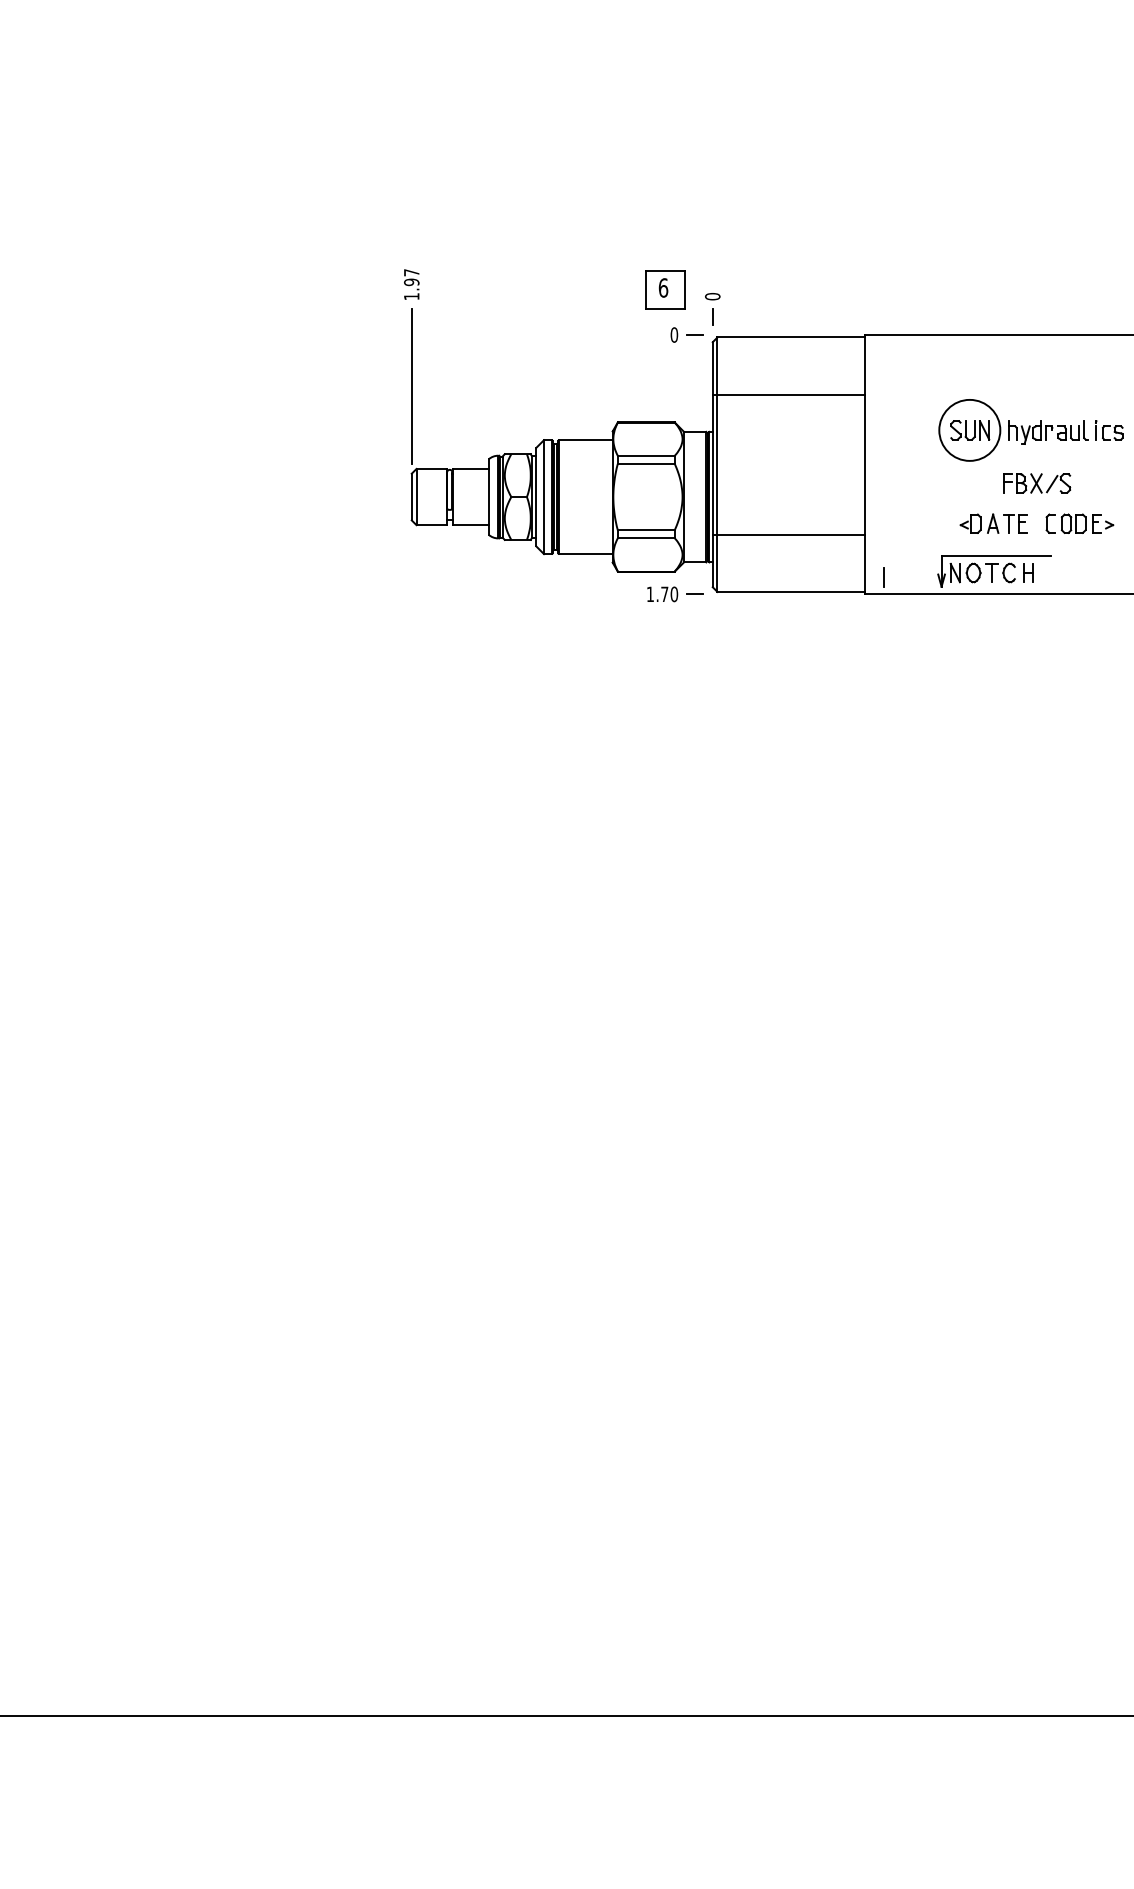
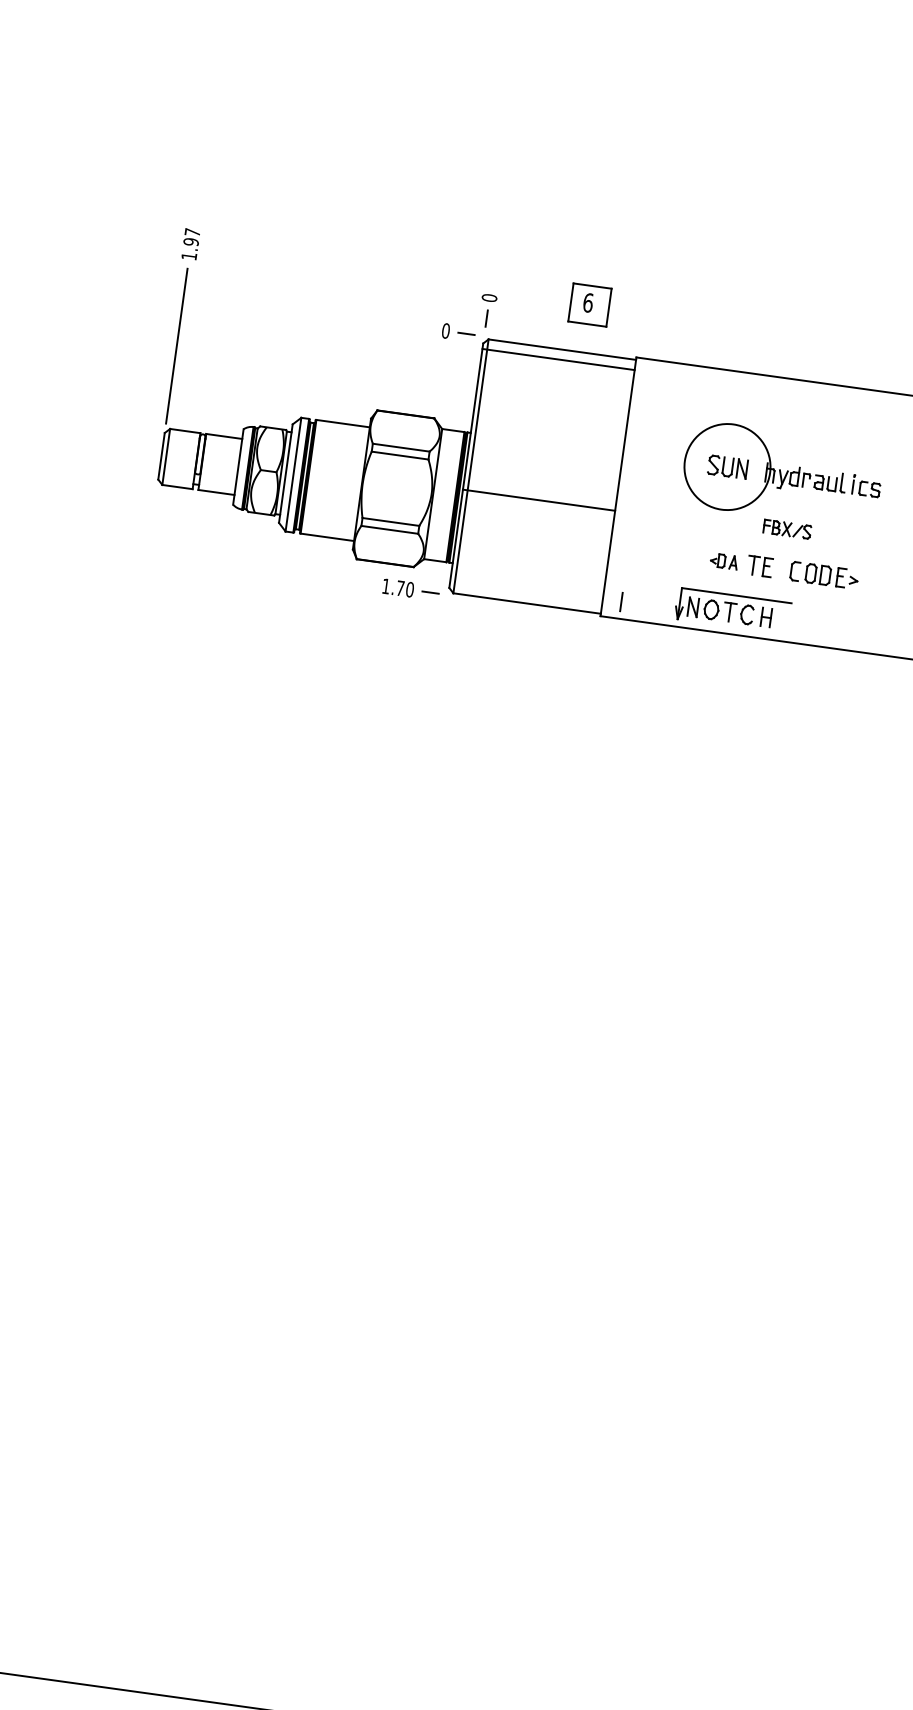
part: (665, 289) -> (590, 304), moved
line: (788, 394) -> (558, 359), moved
circle: (969, 429) -> (727, 466), size x1.4
part: (1037, 483) -> (787, 529), size x0.7
part: (979, 523) -> (724, 561), size x0.7
line: (788, 534) -> (538, 499), moved

